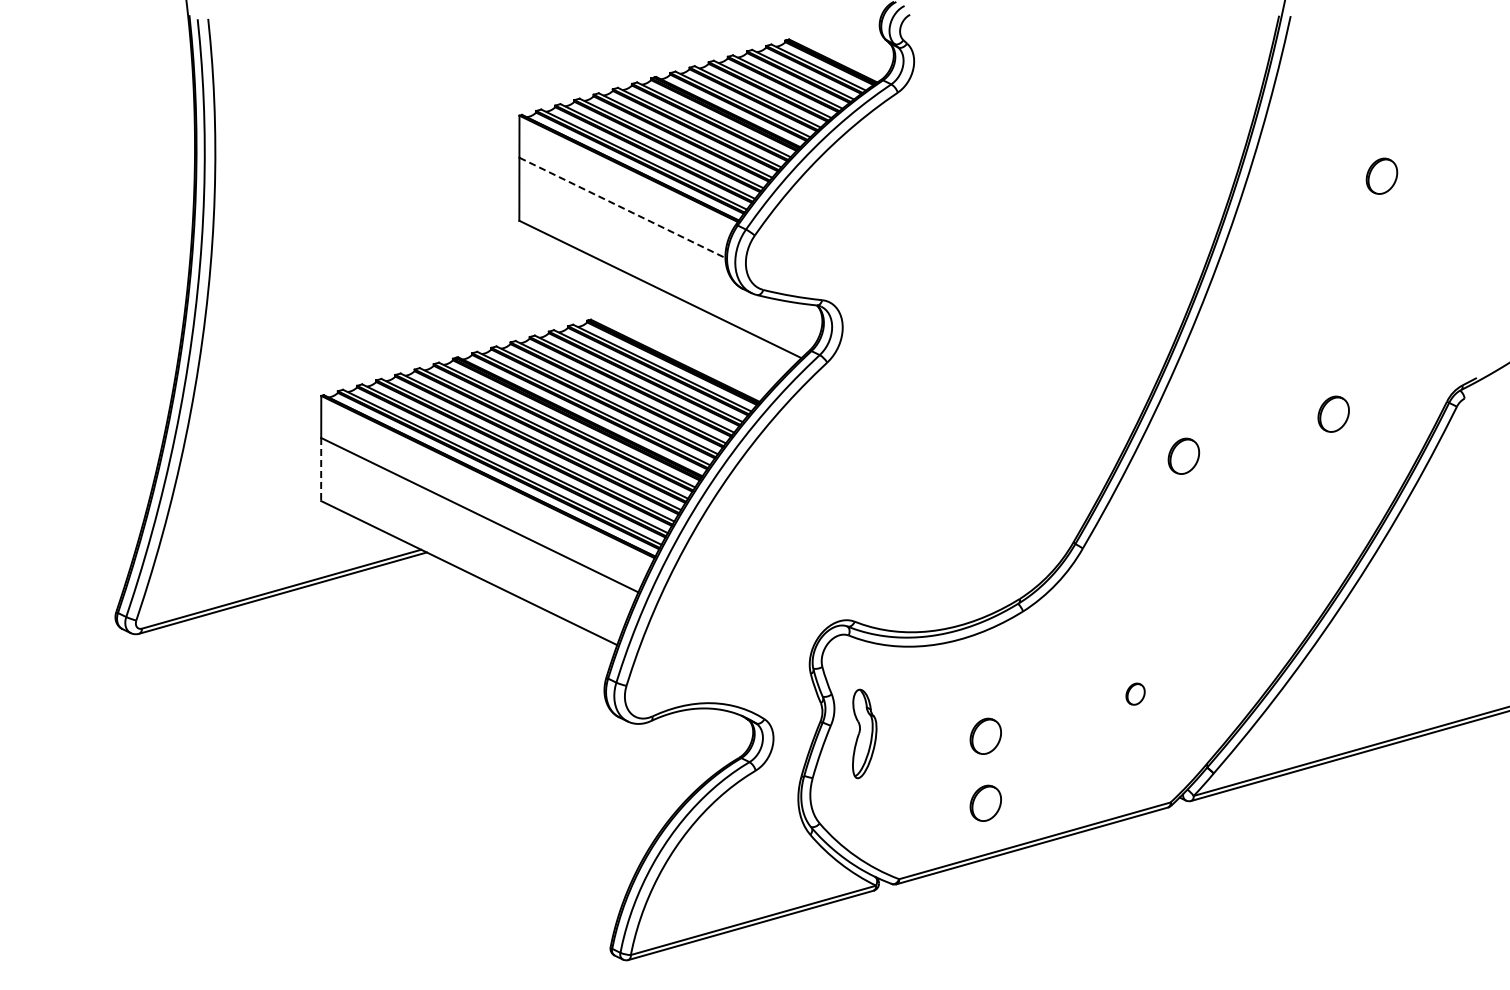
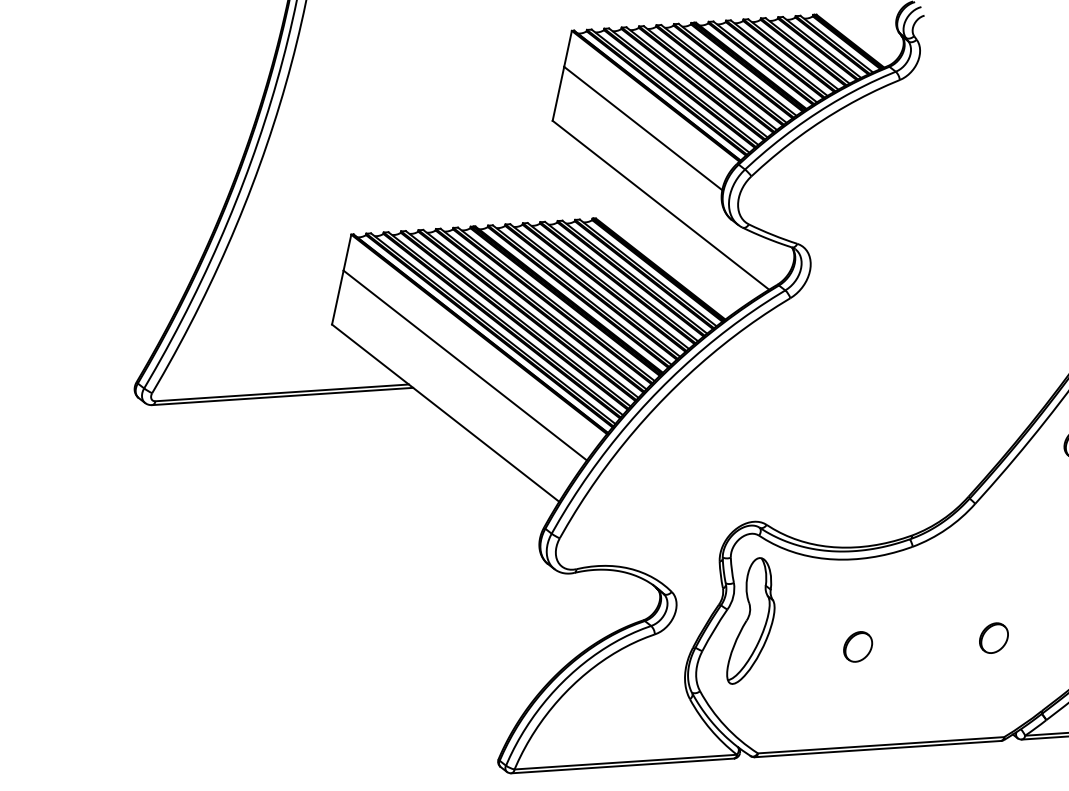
line: (622, 207) -> (643, 128), dashed -> solid
line: (321, 469) -> (338, 297), dashed -> solid
part: (1135, 693) -> (993, 637), size x1.67
part: (864, 733) -> (754, 622), size x1.67
part: (985, 802) -> (845, 703), removed

